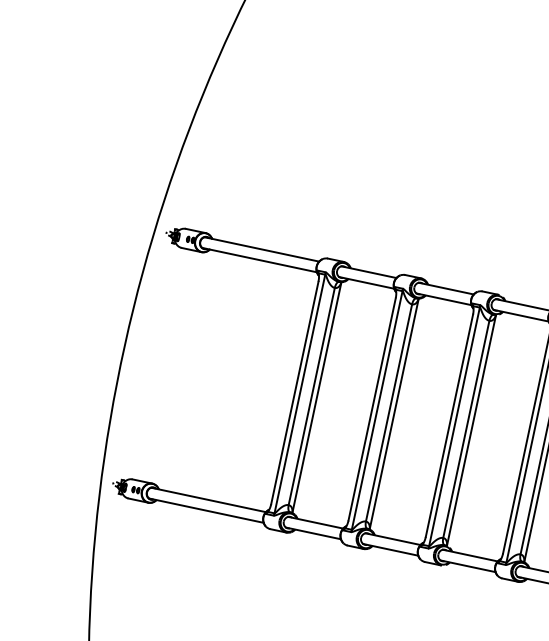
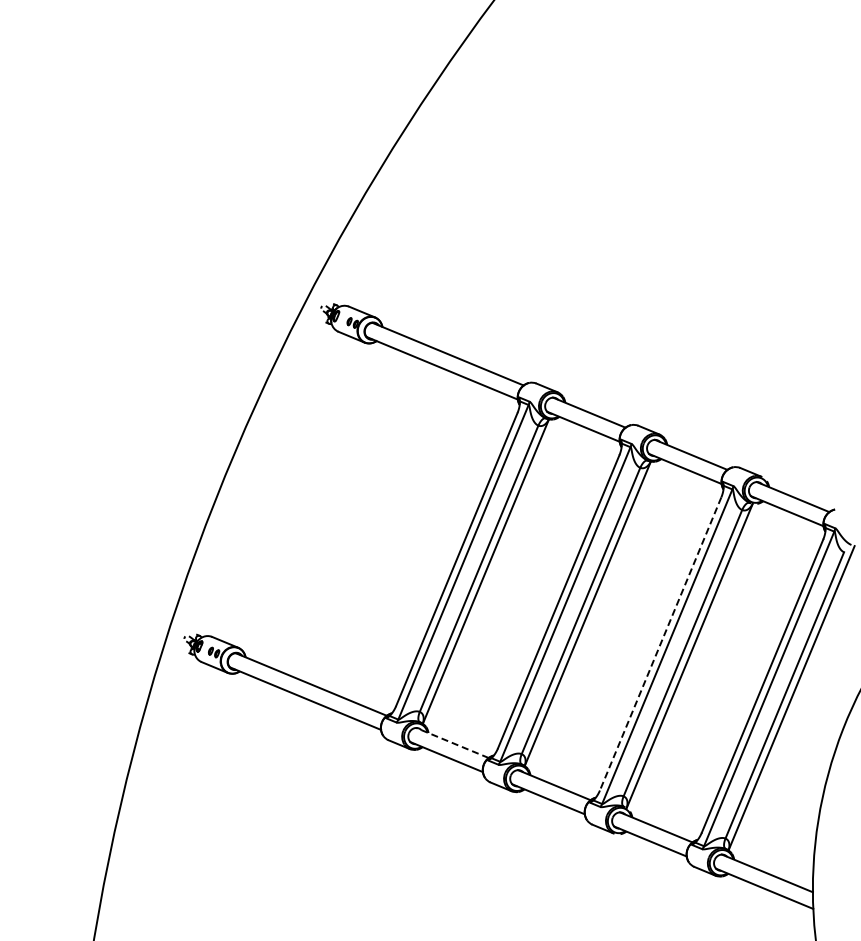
line: (449, 425) -> (660, 643), solid -> dashed
line: (315, 522) -> (452, 742), solid -> dashed

